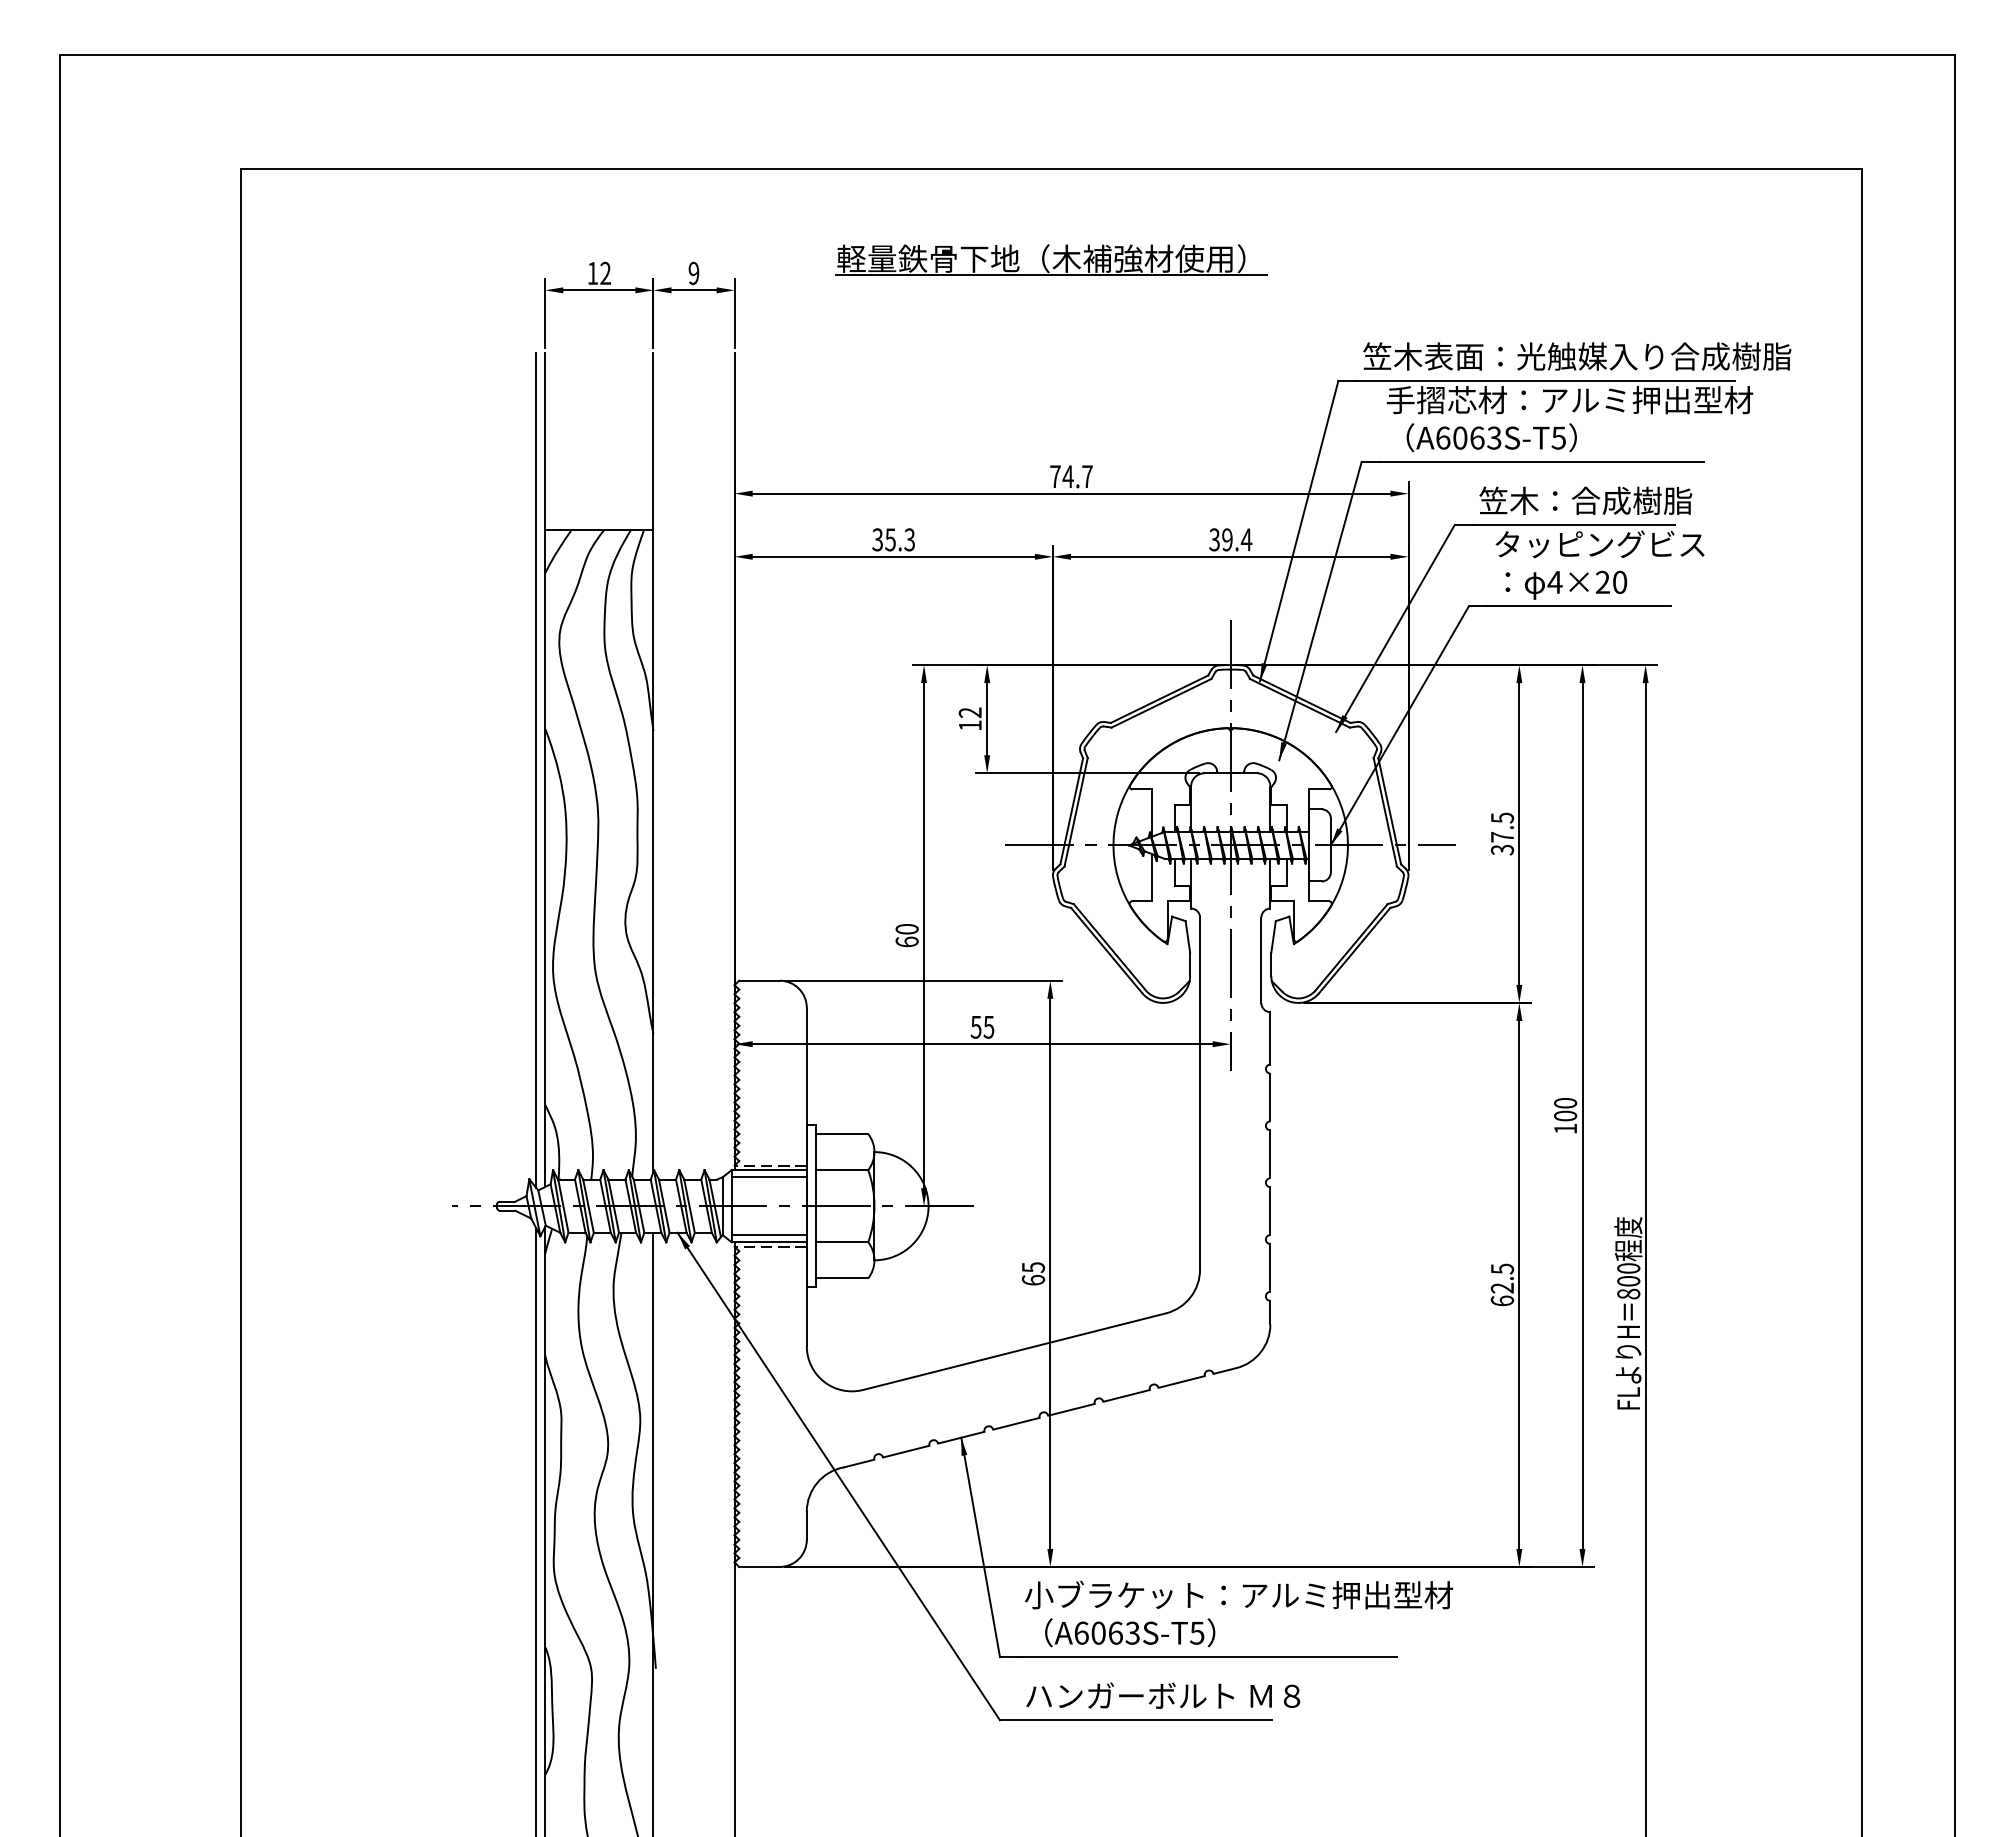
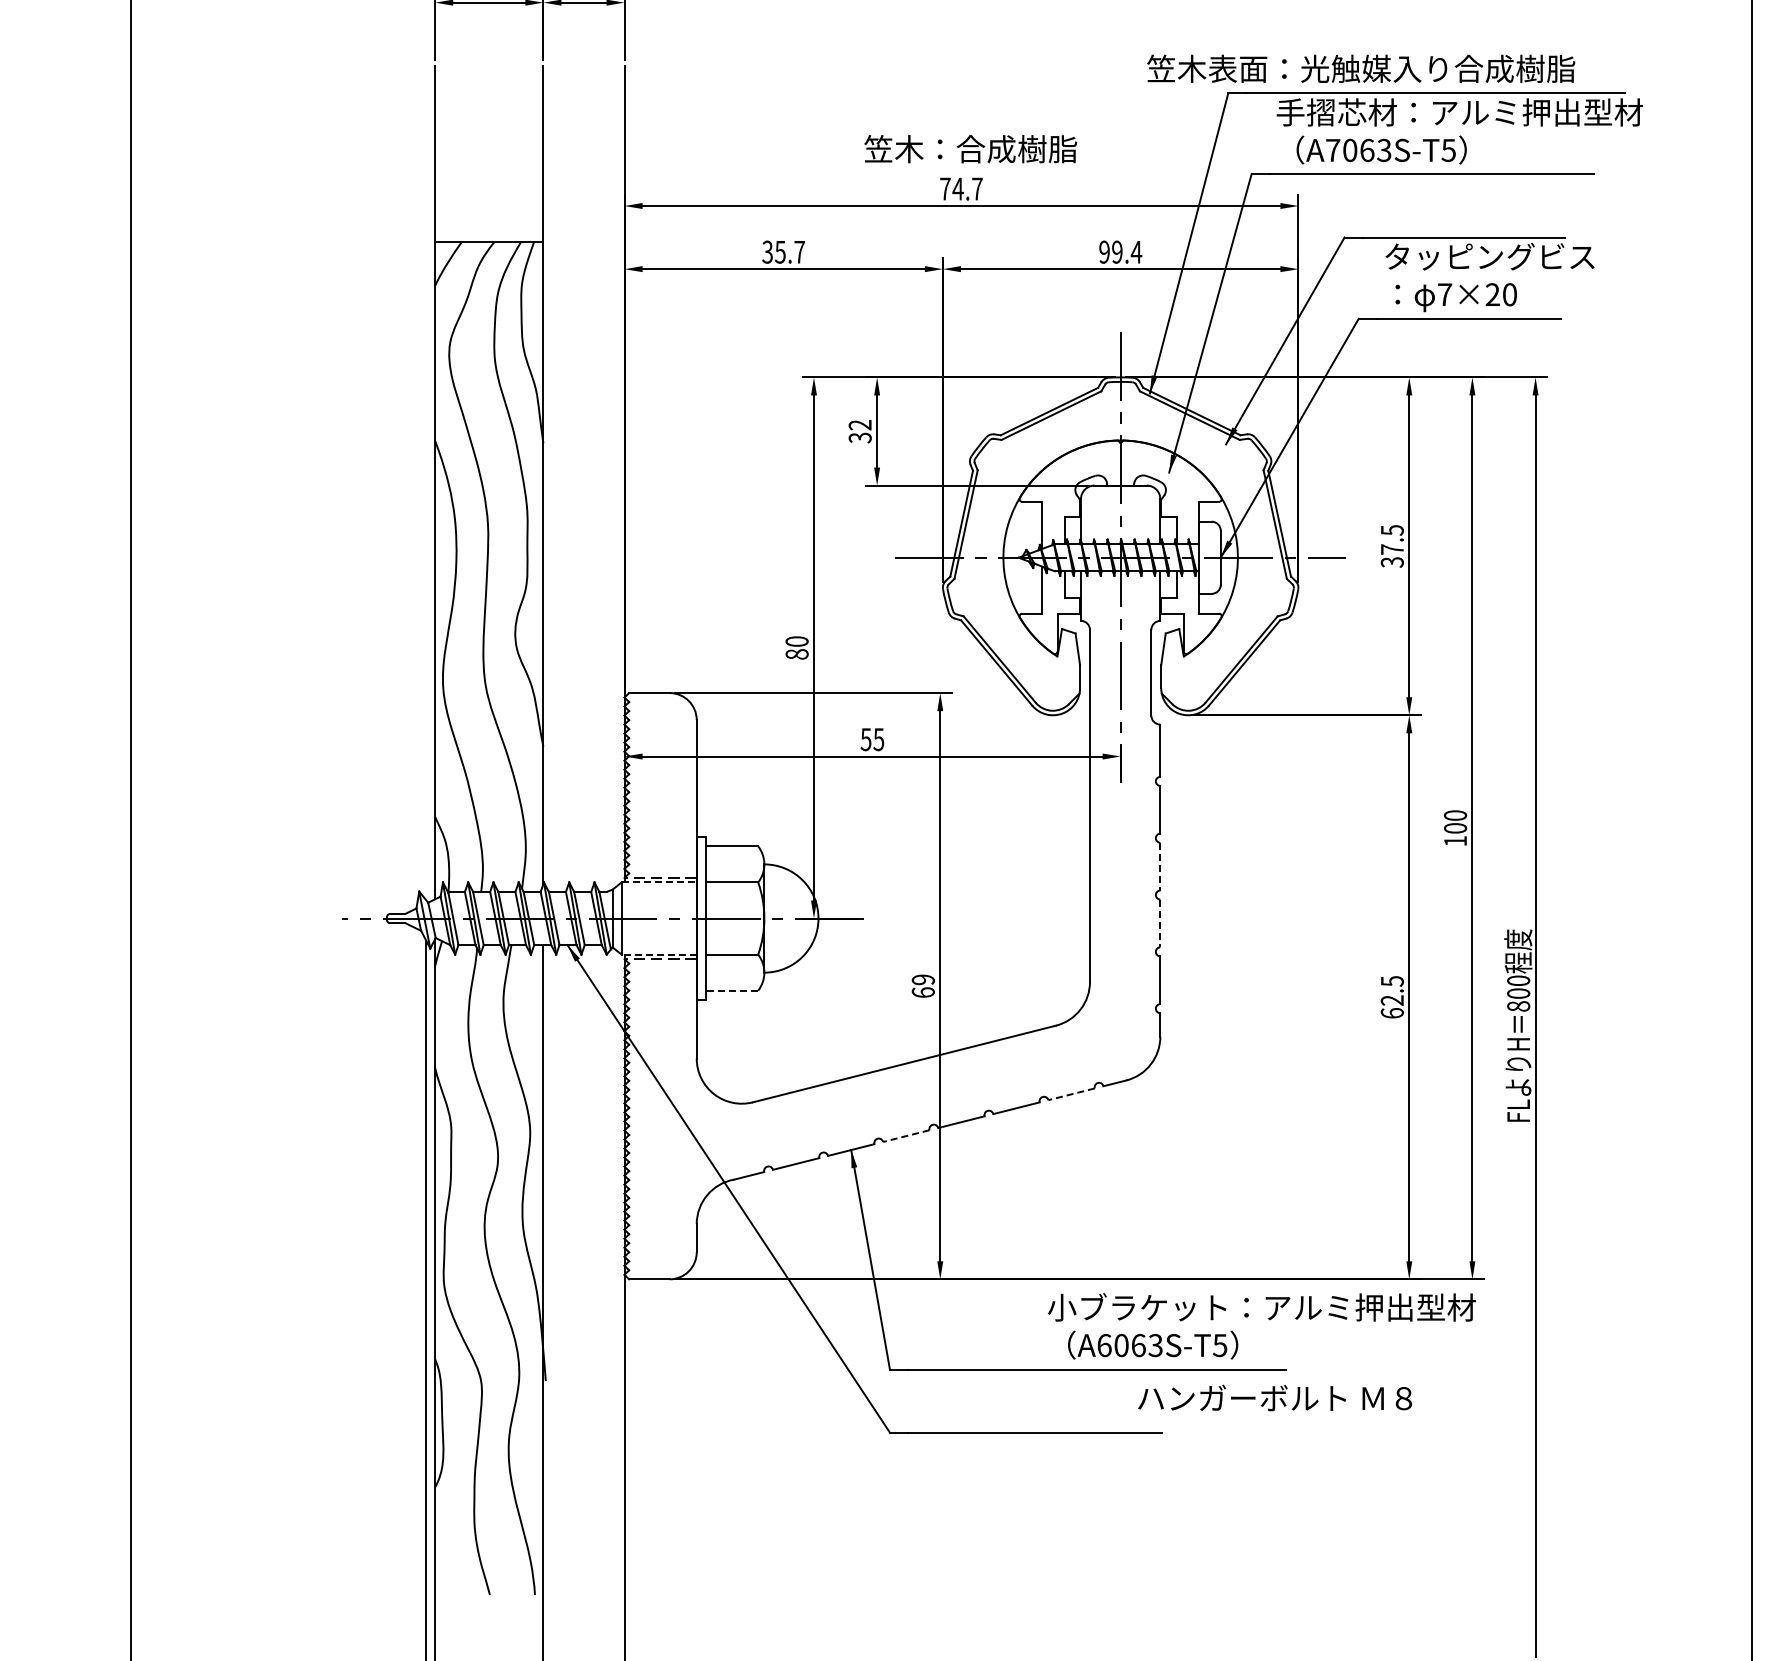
text: (1577, 356) -> (1361, 68), moved
text: (1443, 437) -> (1333, 149), A6063S-T5 -> A7063S-T5
text: (1585, 500) -> (970, 148), moved
text: (909, 539) -> (799, 251), 35.3 -> 35.7
text: (1214, 539) -> (1104, 251), 39.4 -> 99.4
text: (1554, 582) -> (1444, 294), 4×20 -> 7×20
text: (969, 725) -> (859, 437), 12 -> 32
line: (536, 770) -> (426, 482), removed
text: (906, 941) -> (796, 653), 60 -> 80
line: (1270, 1154) -> (1160, 866), solid -> dashed
line: (769, 1170) -> (659, 882), solid -> dashed
line: (768, 1177) -> (658, 889), removed
line: (1270, 1211) -> (1160, 923), solid -> dashed
line: (768, 1235) -> (658, 947), removed
line: (769, 1242) -> (659, 954), solid -> dashed
text: (1032, 1267) -> (922, 979), 65 -> 69
line: (841, 1278) -> (731, 990), solid -> dashed
line: (1181, 1381) -> (1071, 1093), solid -> dashed
line: (1016, 1423) -> (906, 1135), solid -> dashed
text: (1238, 1613) -> (1261, 1325), moved
text: (1163, 1695) -> (1275, 1397), moved

